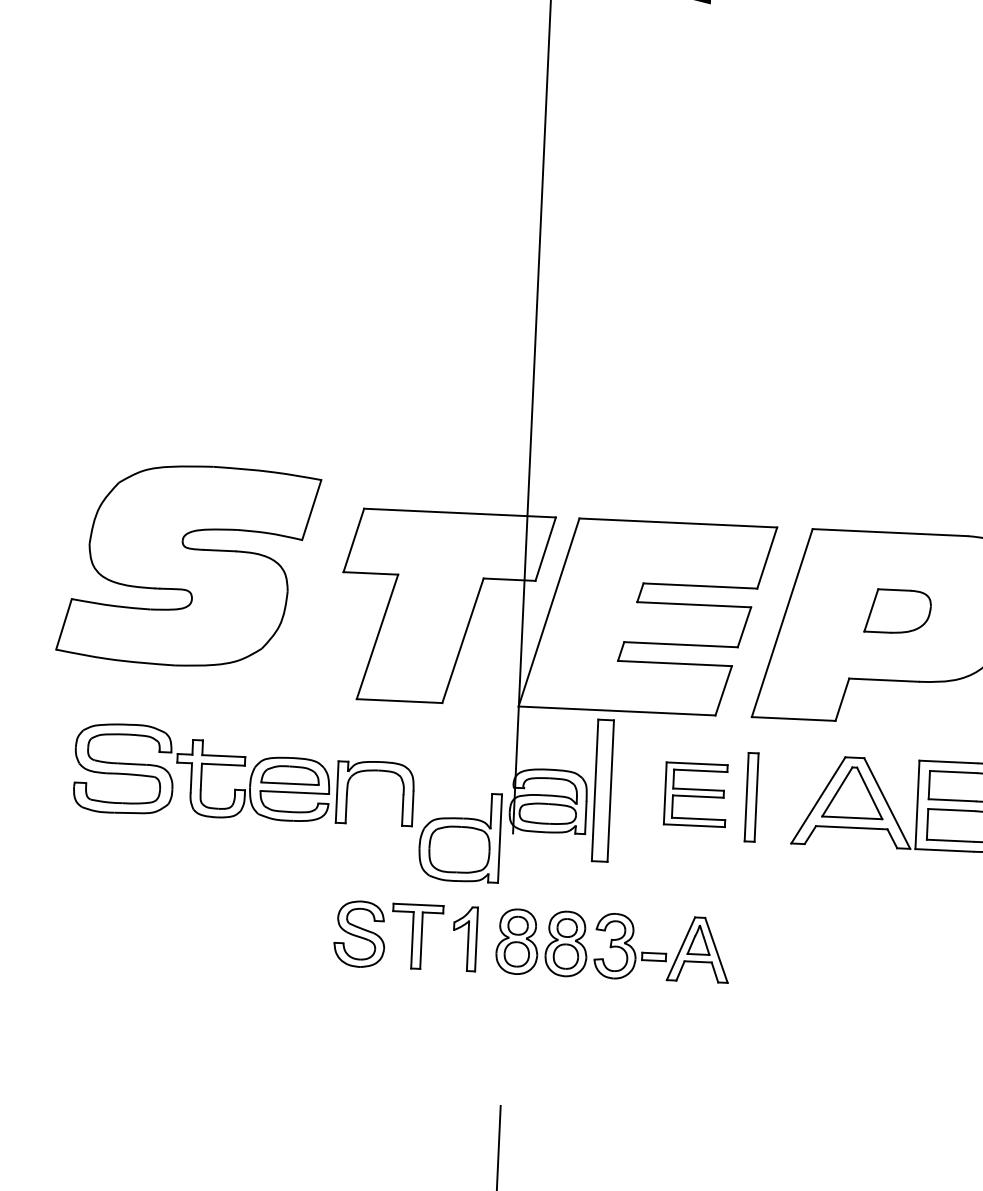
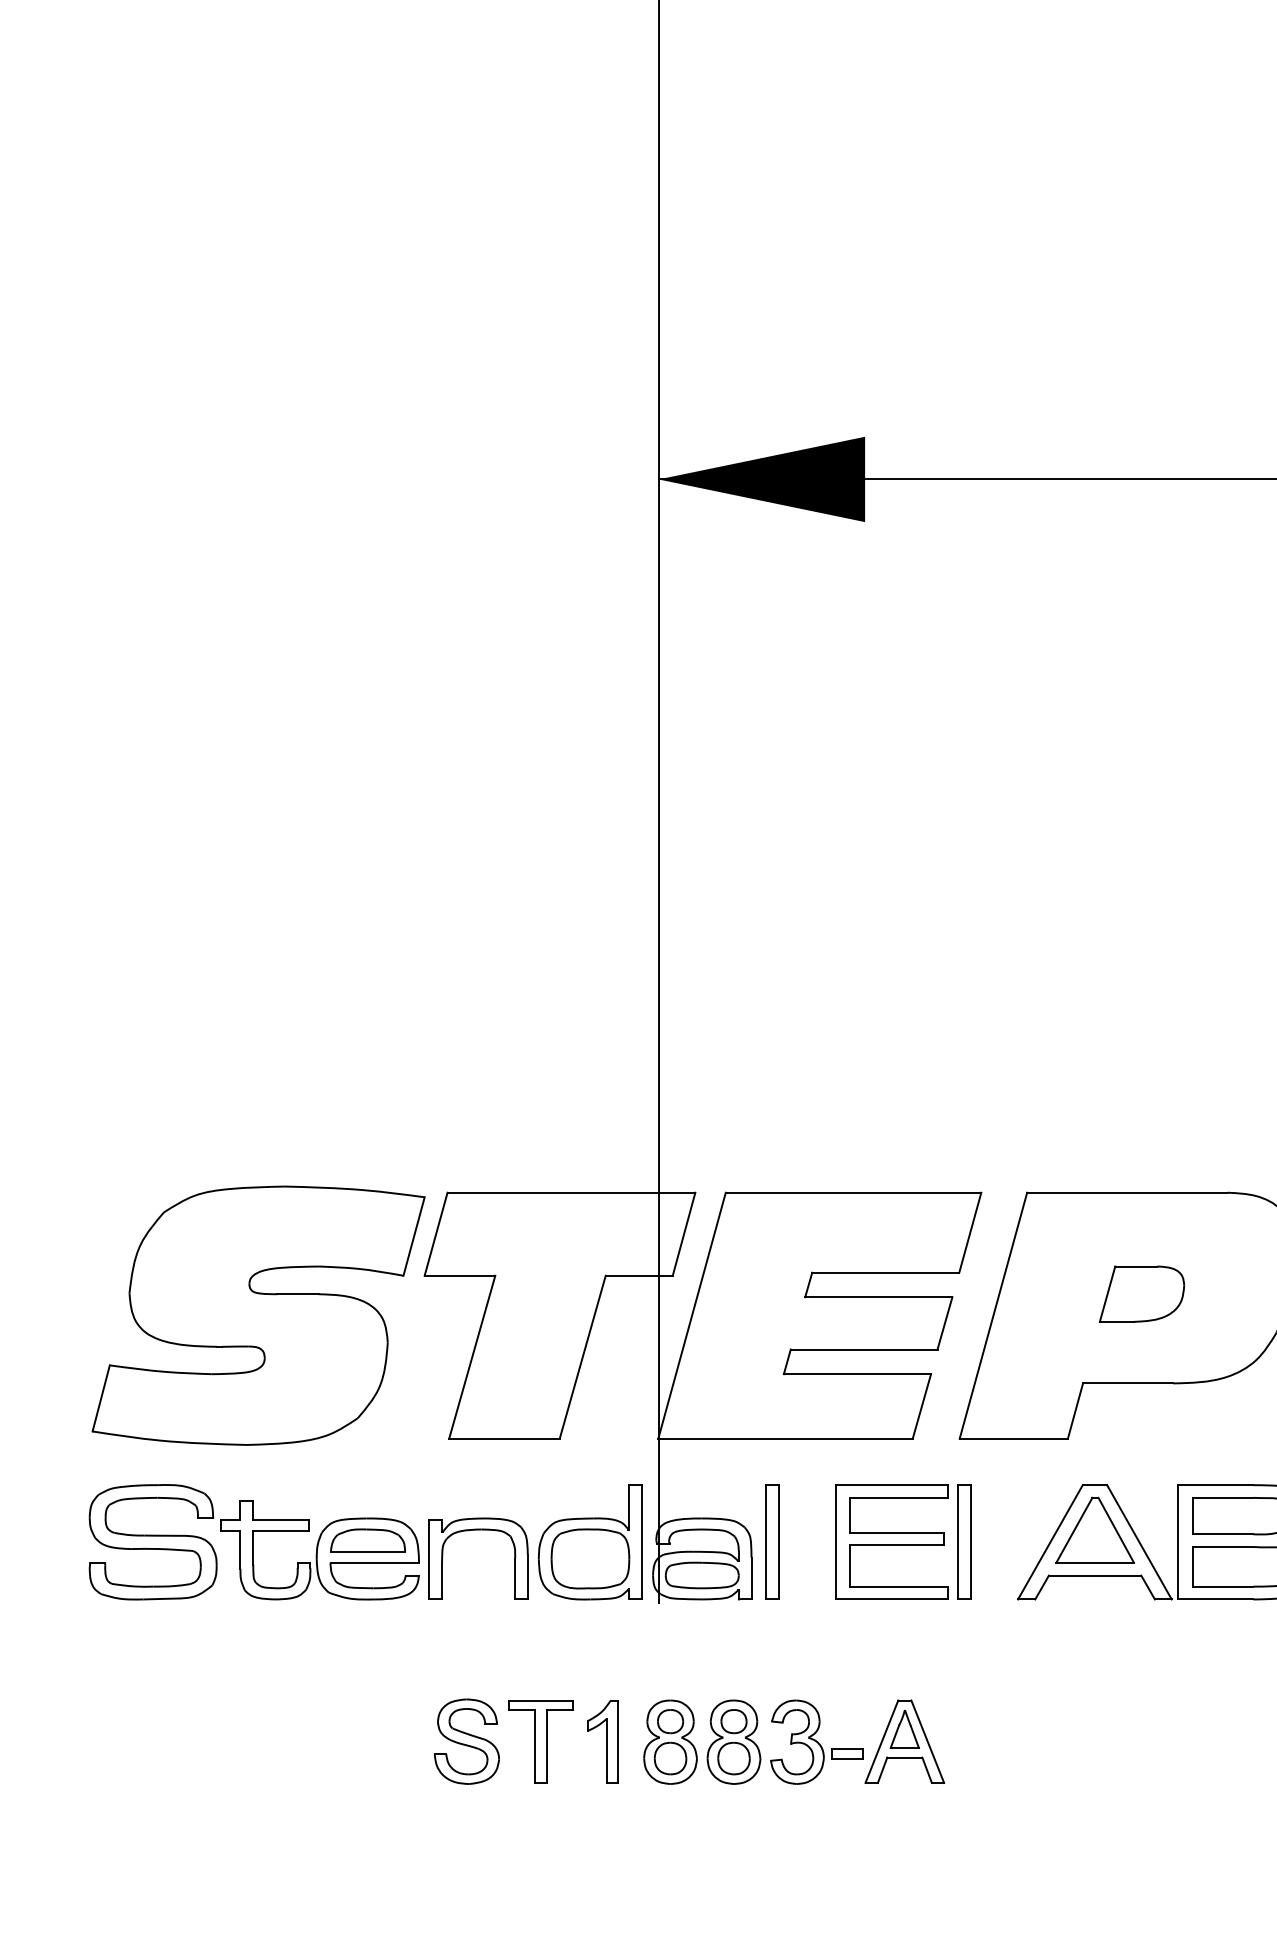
part: (188, 565) -> (258, 1315), moved
part: (603, 790) -> (772, 1541), size x0.62
part: (695, 794) -> (891, 1541), size x1.43
part: (460, 837) -> (590, 1542), moved

